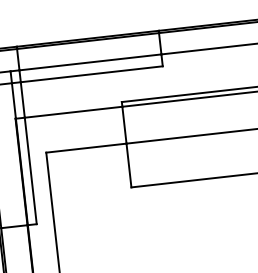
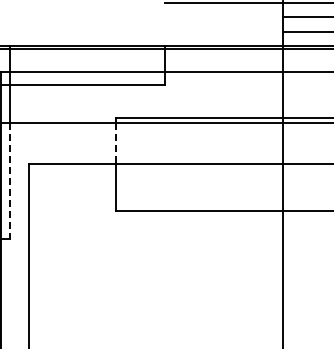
line: (124, 126) -> (116, 144), solid -> dashed
line: (30, 171) -> (10, 181), solid -> dashed

